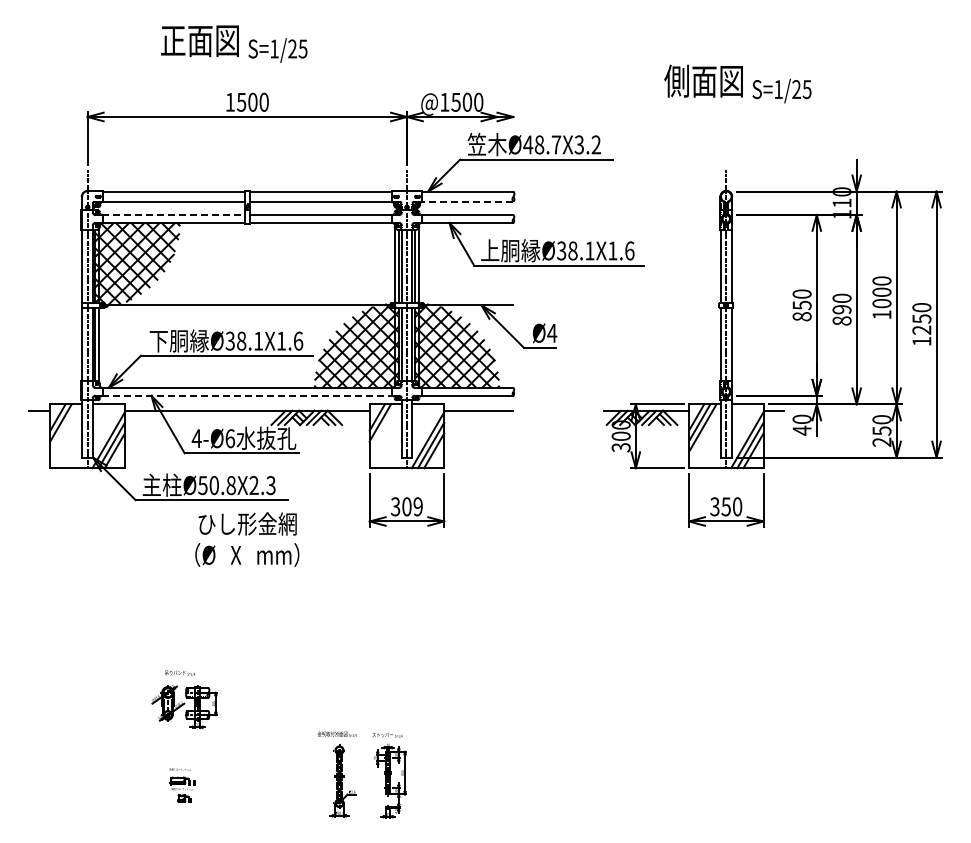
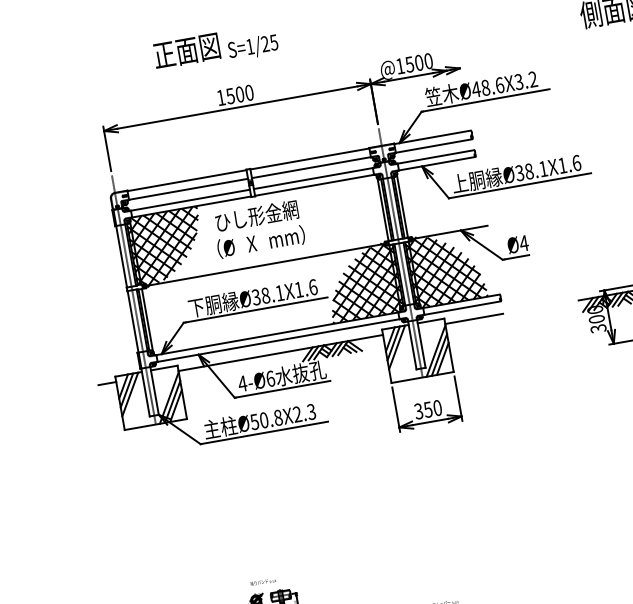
text: (556, 144) -> (499, 85), Ø48.7X3.2 -> Ø48.6X3.2
line: (467, 201) -> (433, 145), dashed -> solid
line: (174, 214) -> (191, 199), dashed -> solid
line: (247, 395) -> (278, 340), dashed -> solid
line: (63, 427) -> (129, 394), added
line: (383, 427) -> (397, 346), added
text: (412, 506) -> (432, 408), 309 -> 350
text: (247, 539) -> (259, 229), moved

